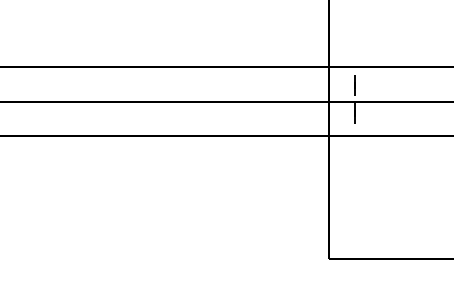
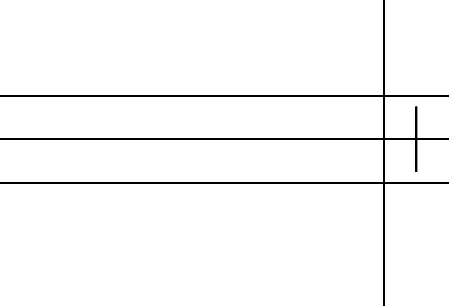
circle: (354, 101) -> (415, 139), dashed -> solid

